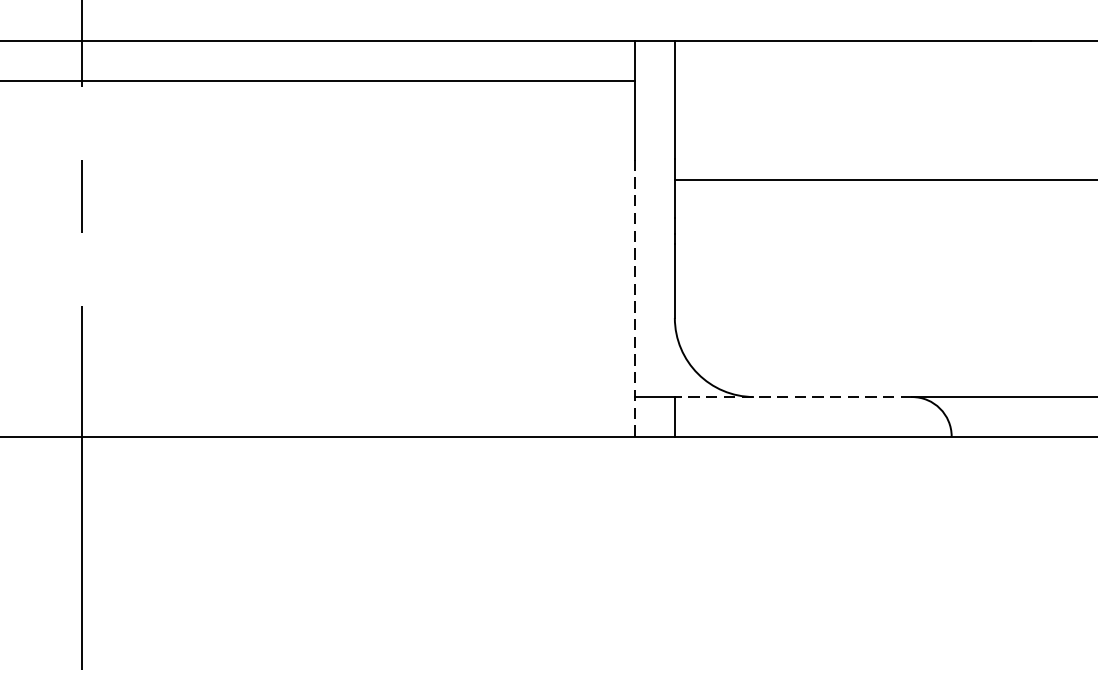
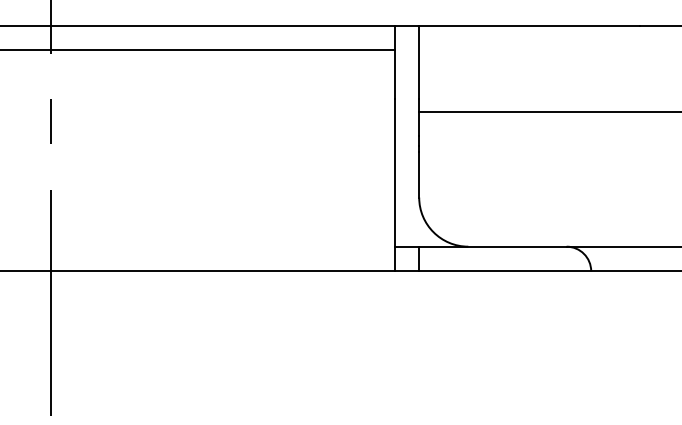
line: (635, 298) -> (394, 185), dashed -> solid
line: (792, 396) -> (492, 246), dashed -> solid

